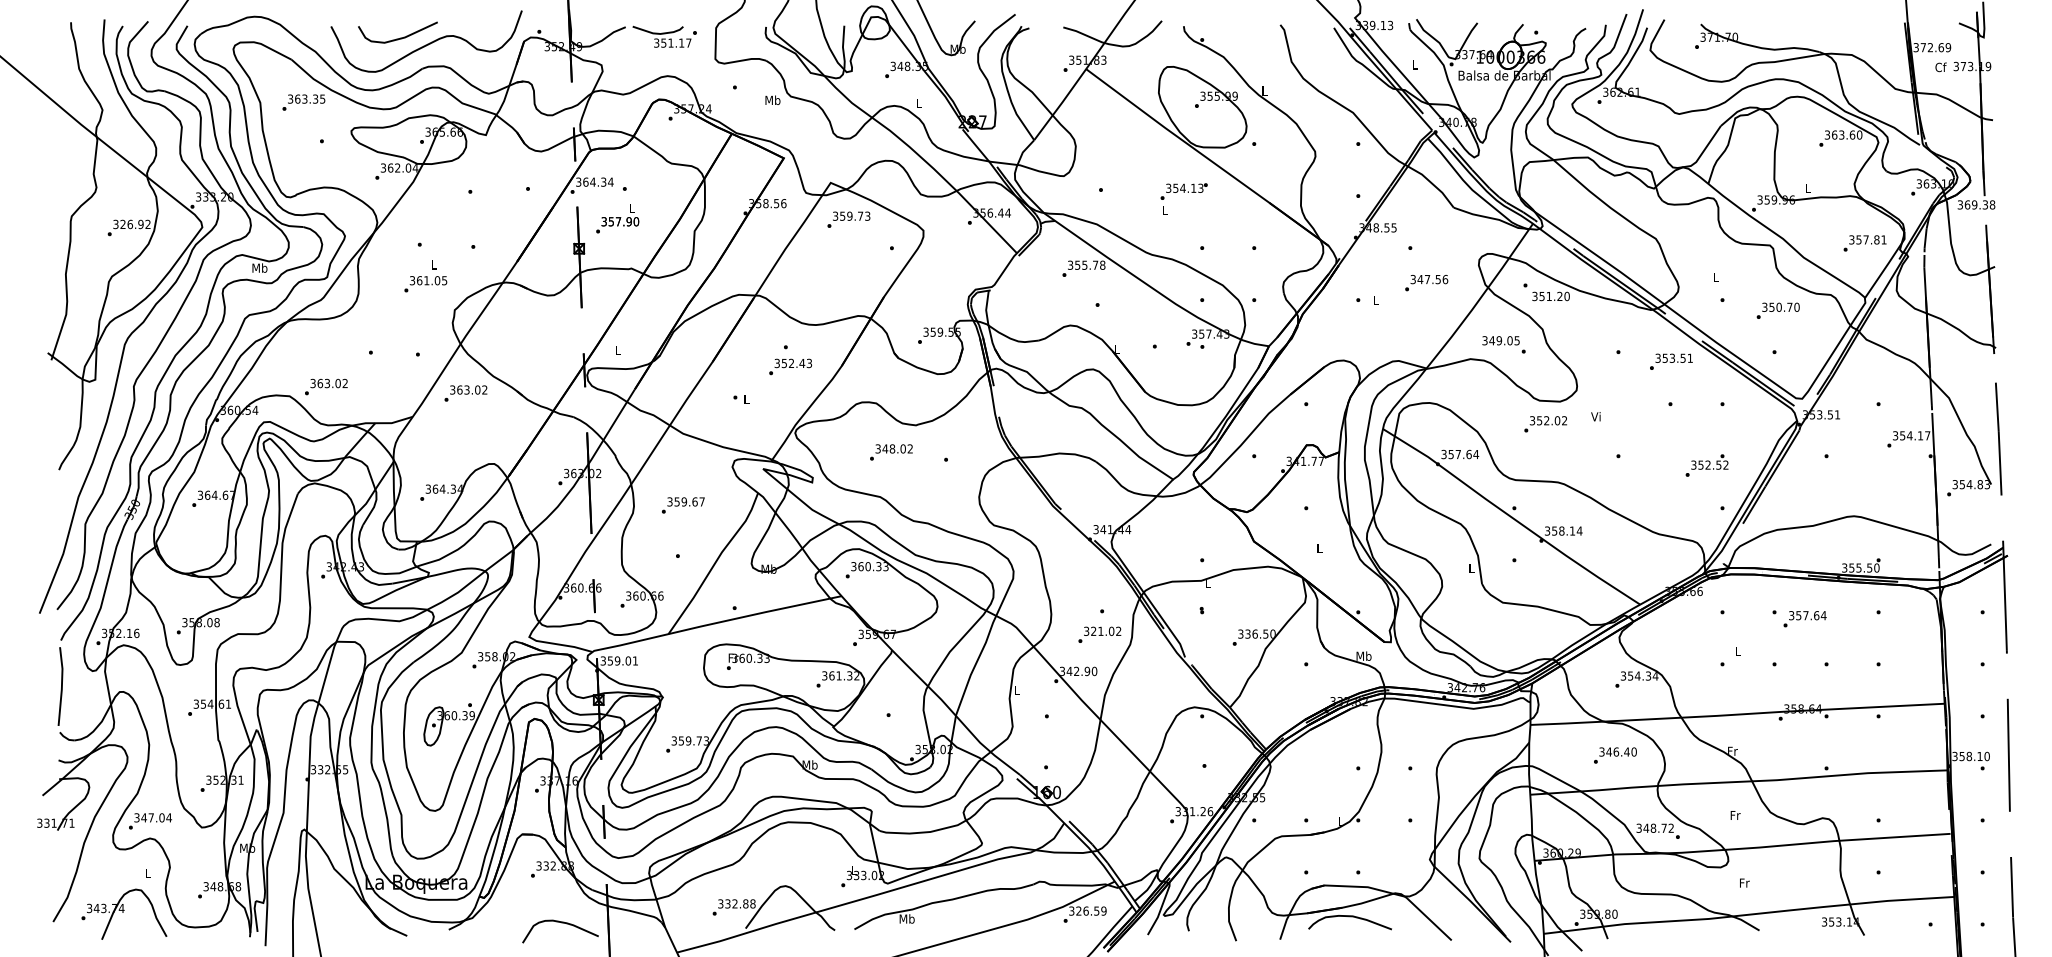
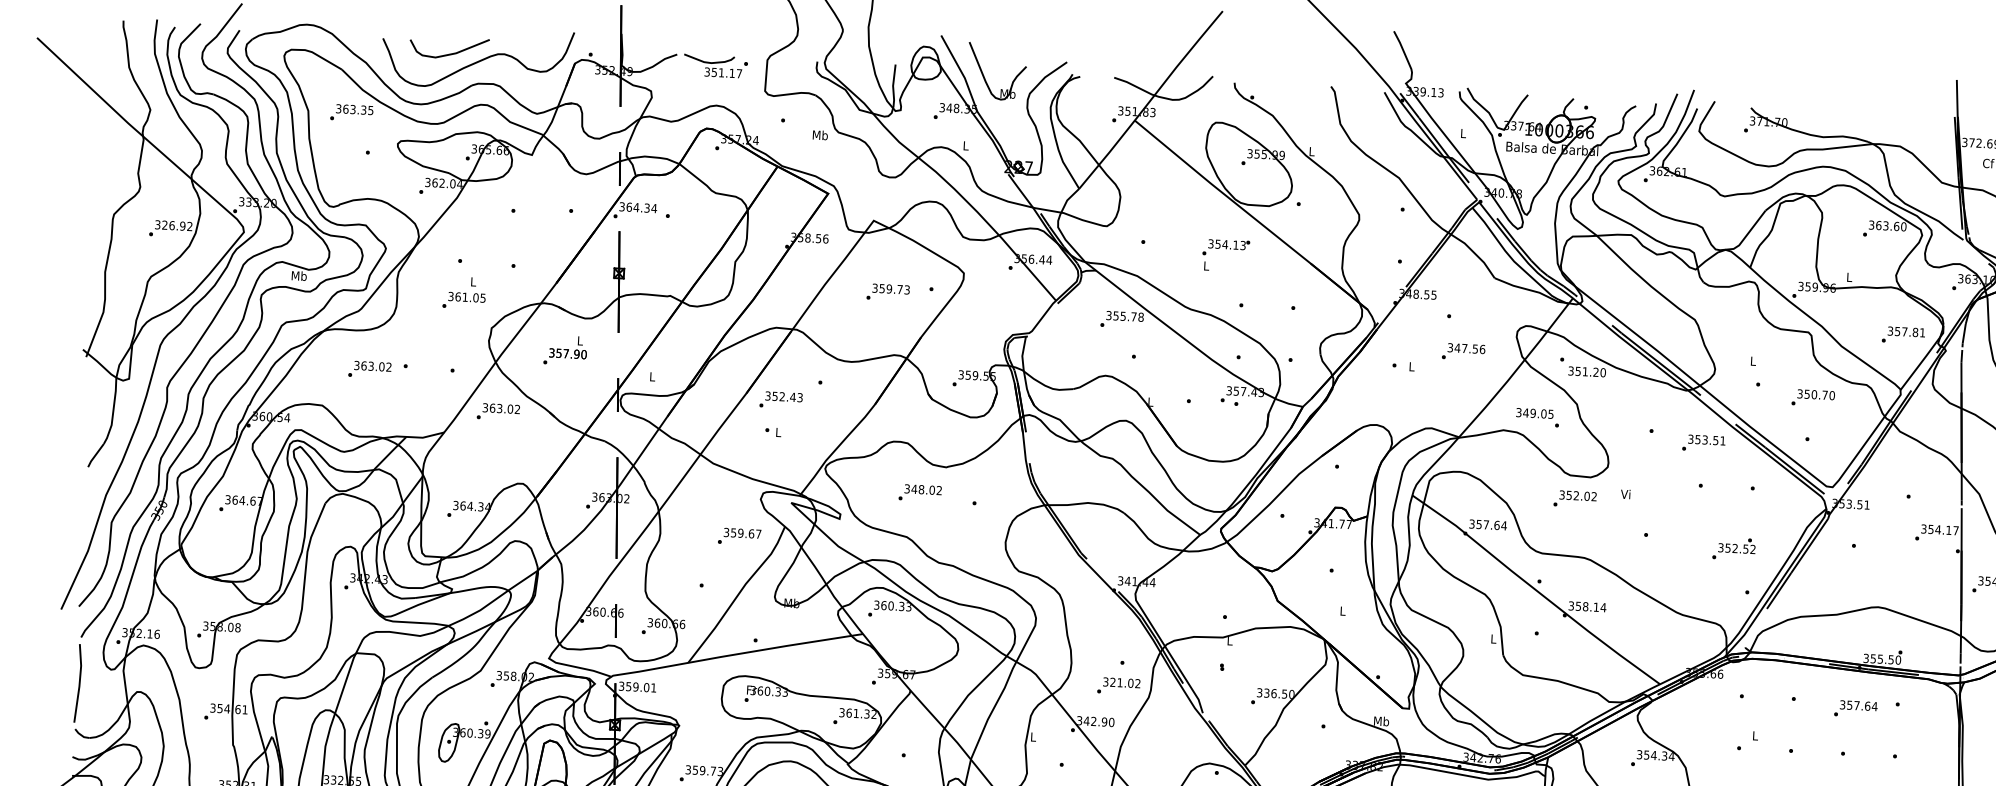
text: (617, 218) -> (565, 350), moved
text: (848, 219) -> (887, 292), moved
text: (790, 366) -> (781, 399), moved
text: (326, 386) -> (370, 369), moved
text: (683, 505) -> (739, 536), moved
text: (1804, 619) -> (1855, 709), moved

